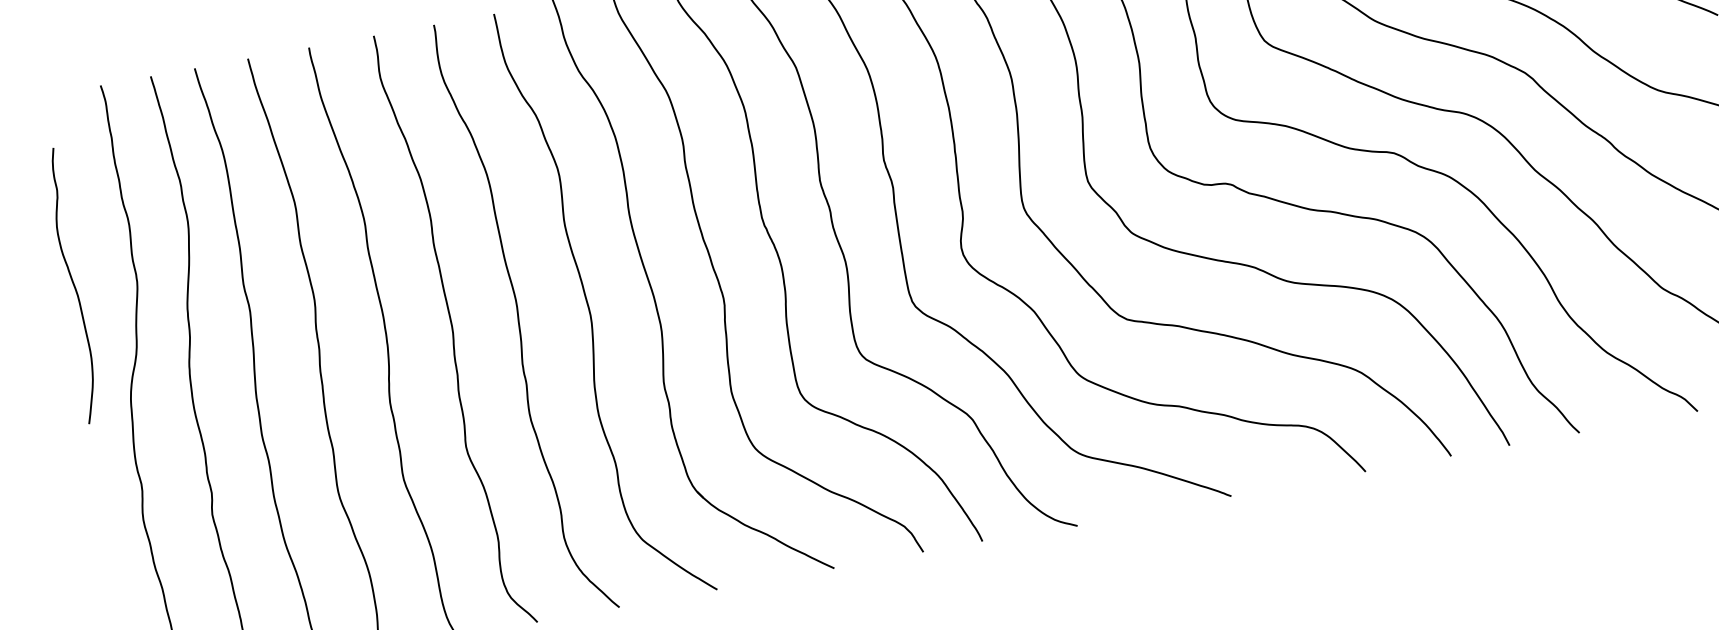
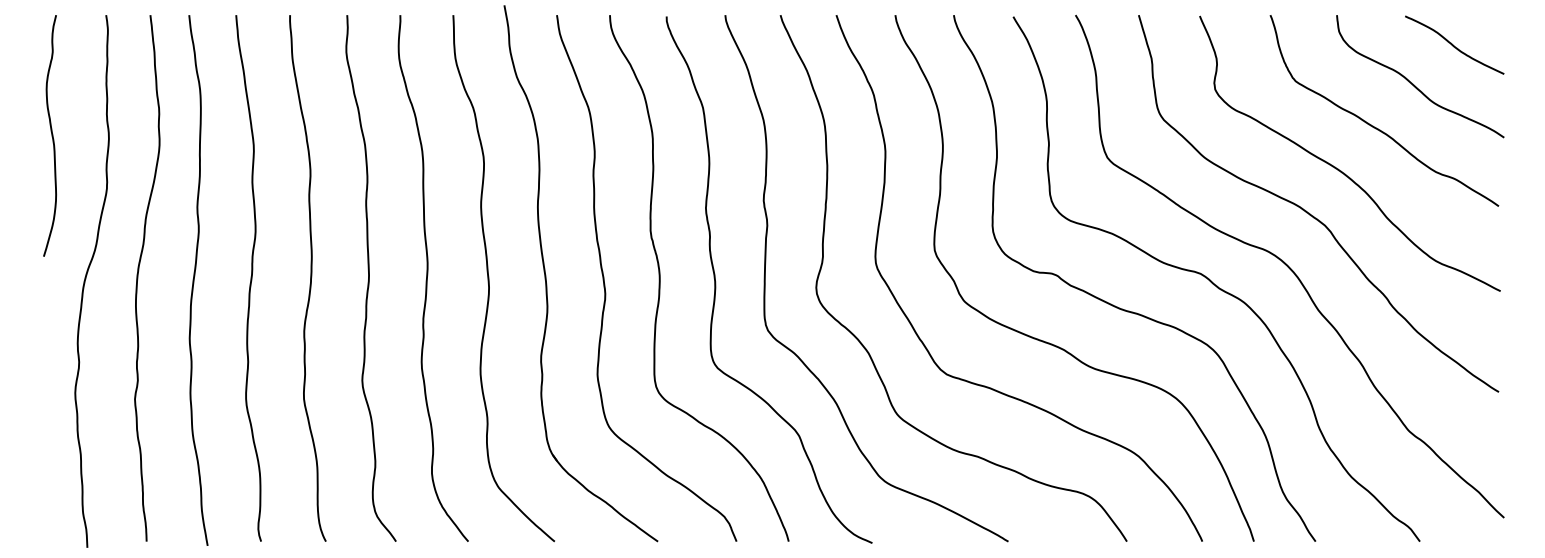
curve: (72, 285) -> (51, 135), moved

